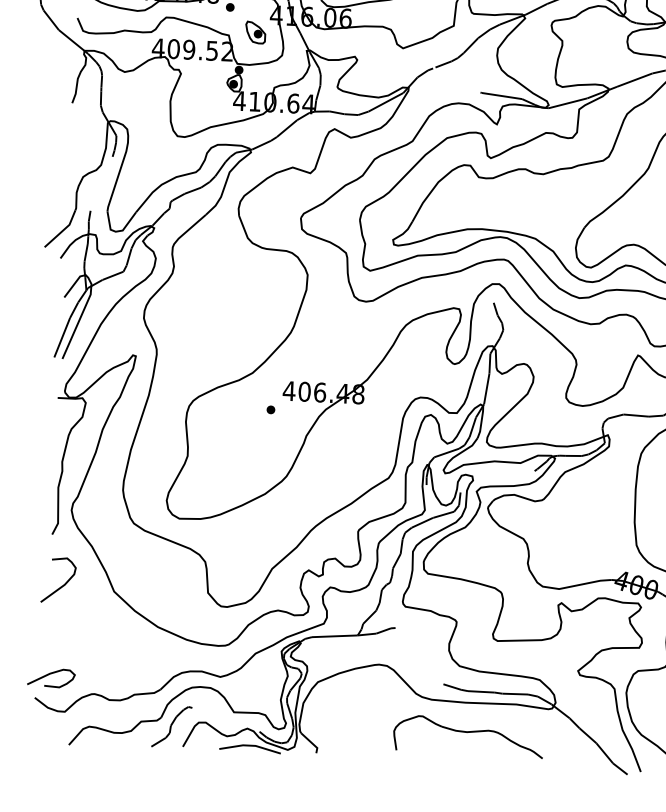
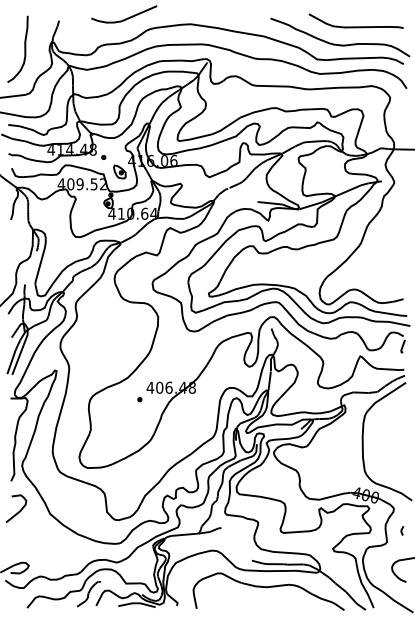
part: (468, 736) -> (268, 591), size x1.67

